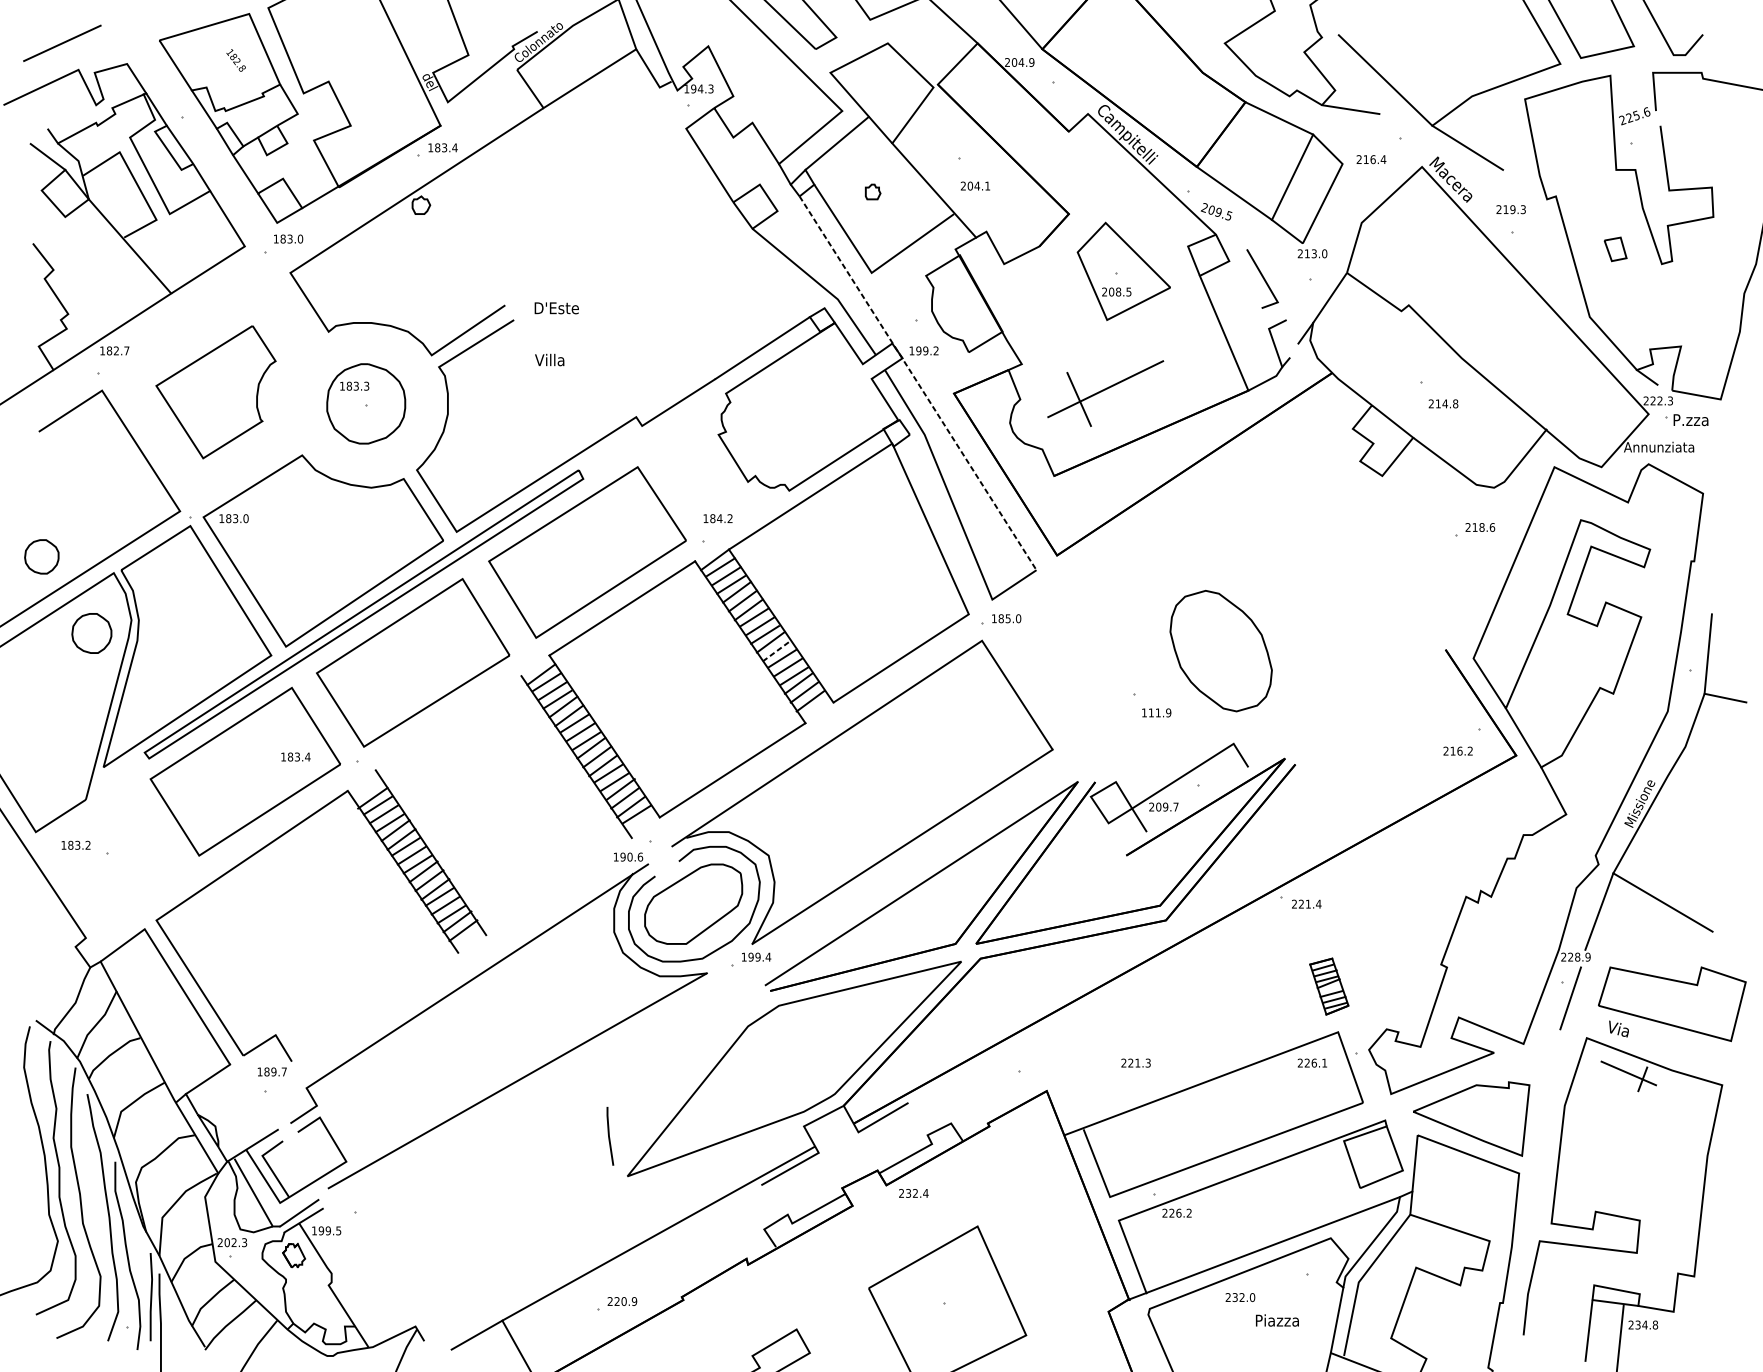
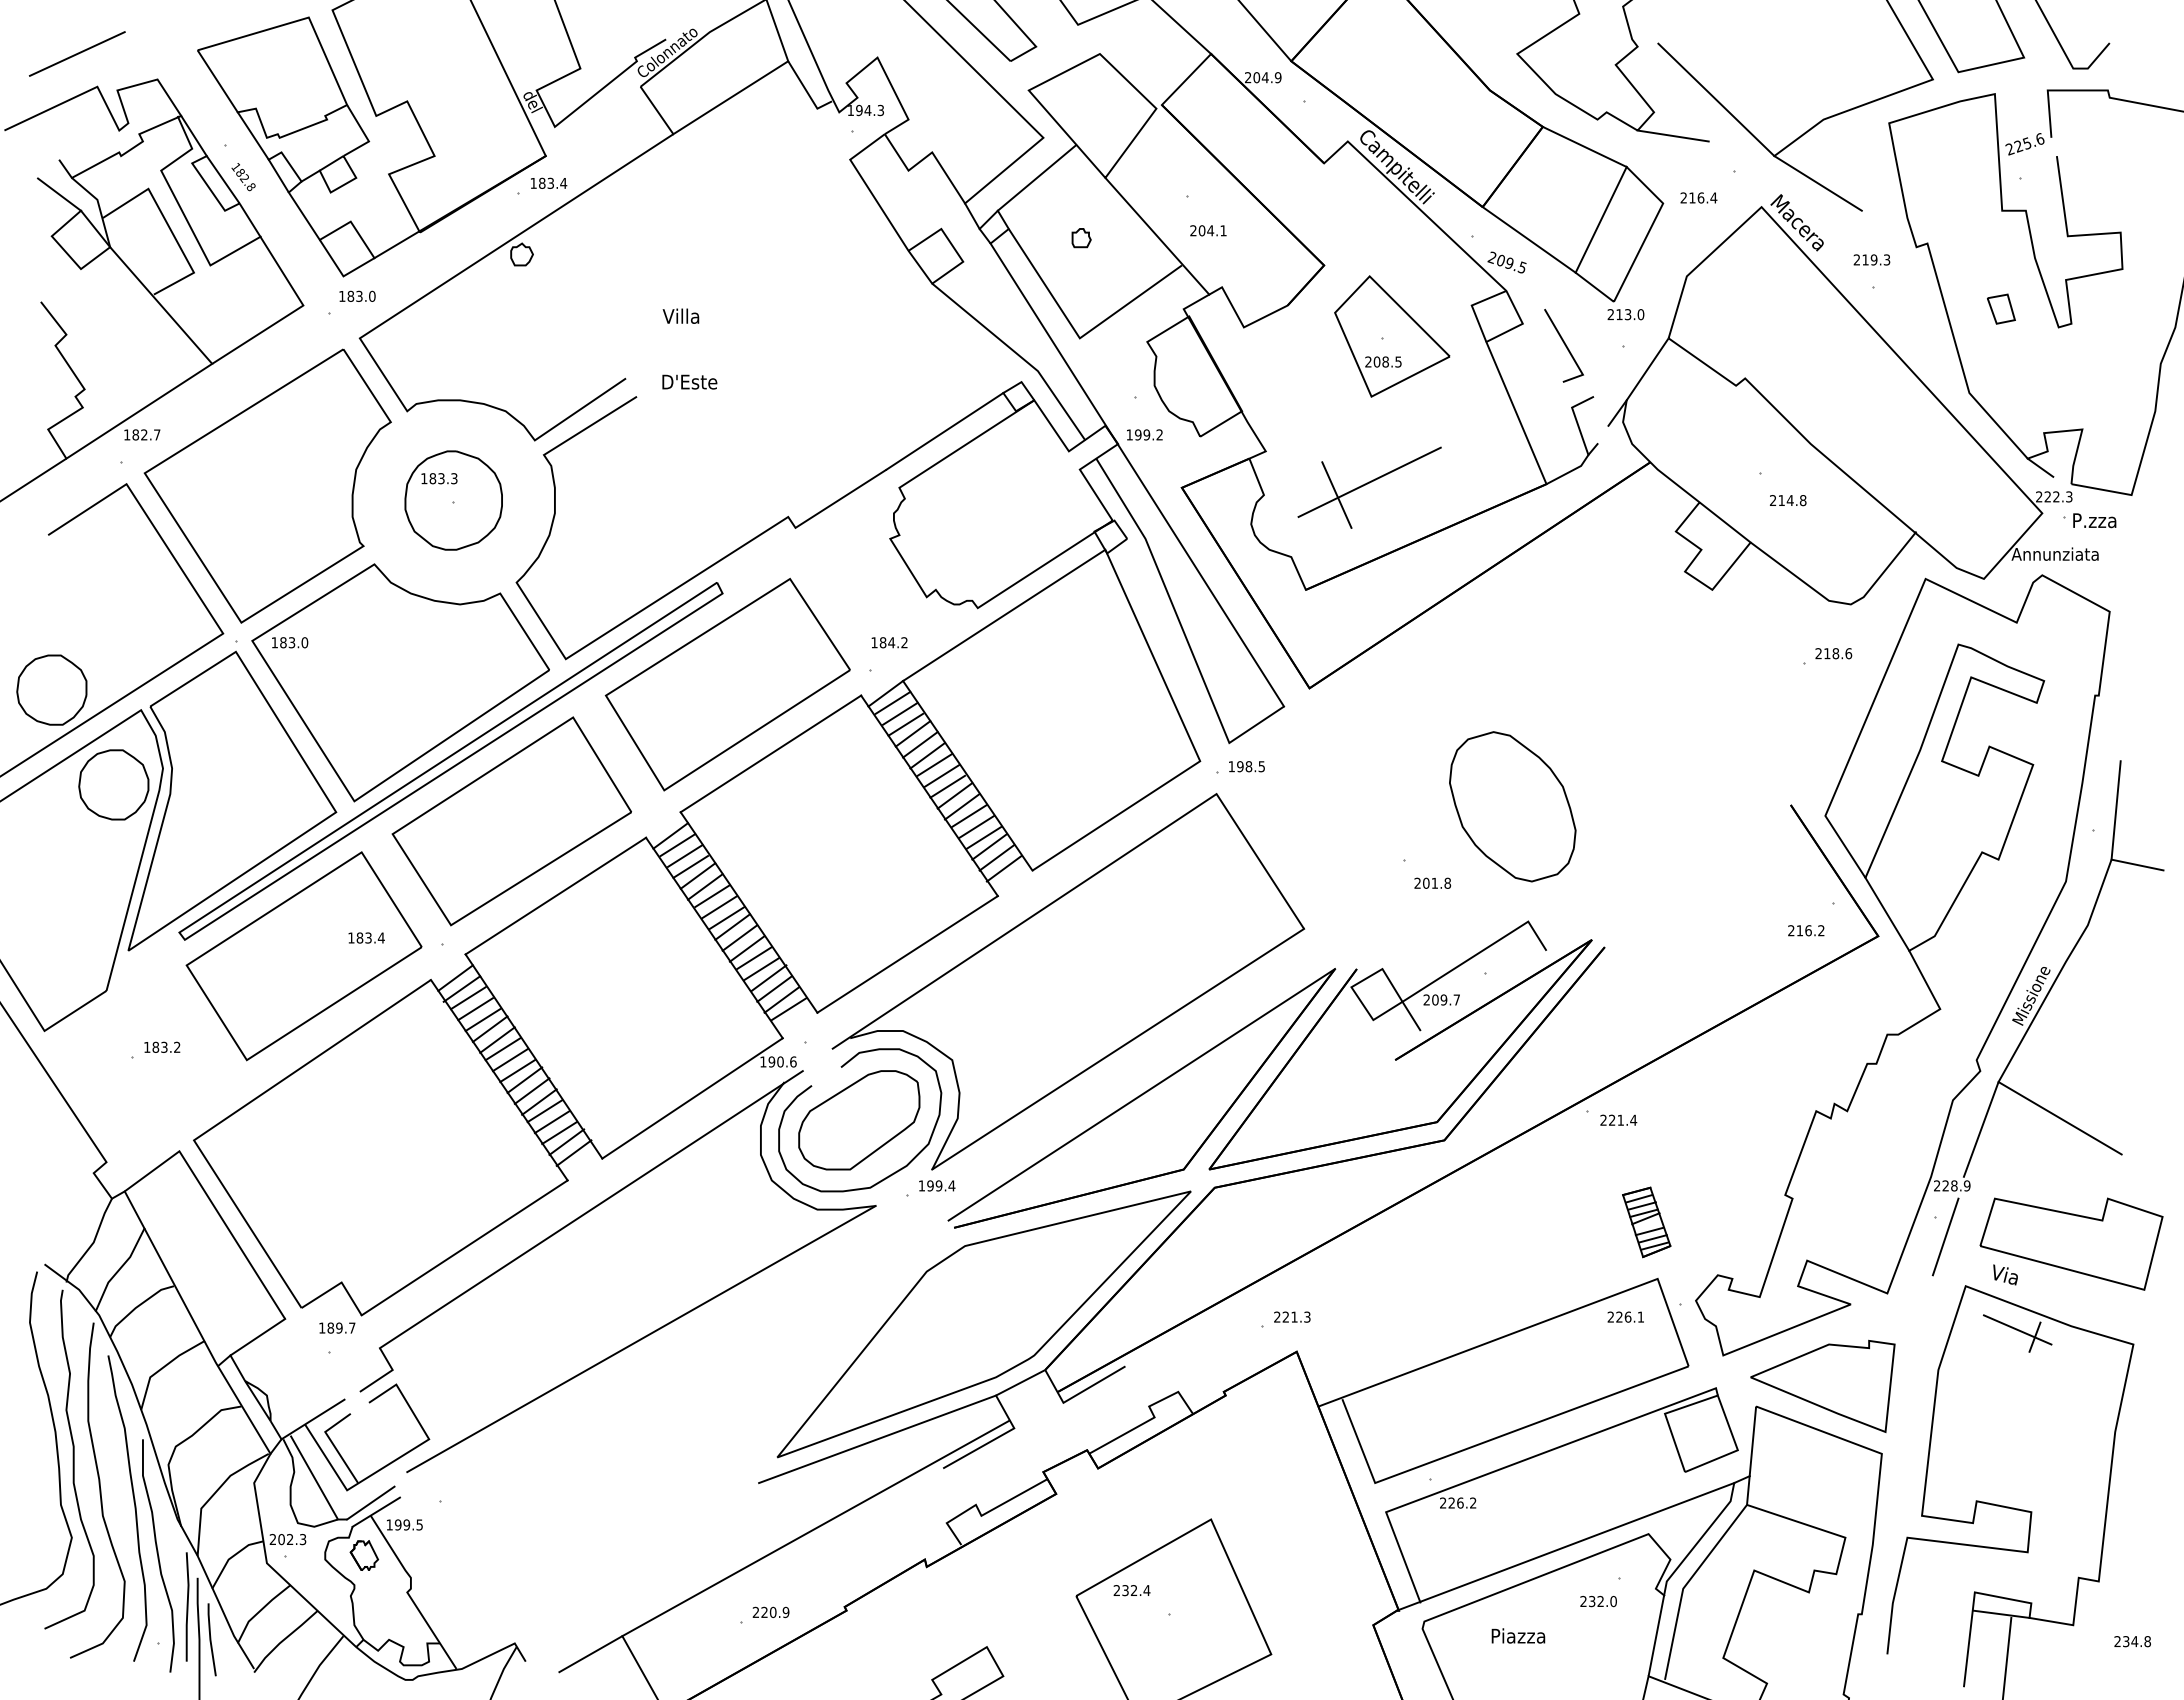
text: (236, 60) -> (243, 177), moved
text: (549, 359) -> (680, 315), moved
line: (918, 383) -> (1137, 475), dashed -> solid
part: (215, 391) -> (267, 485), size x1.67
part: (41, 556) -> (51, 689), size x1.67
text: (1010, 618) -> (1251, 766), 185.0 -> 198.5
part: (91, 633) -> (113, 784), size x1.43
line: (776, 650) -> (962, 806), dashed -> solid
text: (1156, 712) -> (1432, 882), 111.9 -> 201.8
line: (448, 722) -> (555, 895), added
line: (367, 788) -> (455, 977), added
text: (76, 844) -> (162, 1046), moved
line: (558, 886) -> (692, 1098), added
line: (374, 1006) -> (464, 1247), added
text: (1136, 1062) -> (1292, 1316), moved
line: (609, 1136) -> (211, 1639), moved
line: (708, 1161) -> (877, 1439), added
text: (913, 1193) -> (1131, 1590), moved
text: (1240, 1297) -> (1598, 1601), moved
text: (1277, 1320) -> (1518, 1635), moved
text: (1643, 1324) -> (2132, 1641), moved

